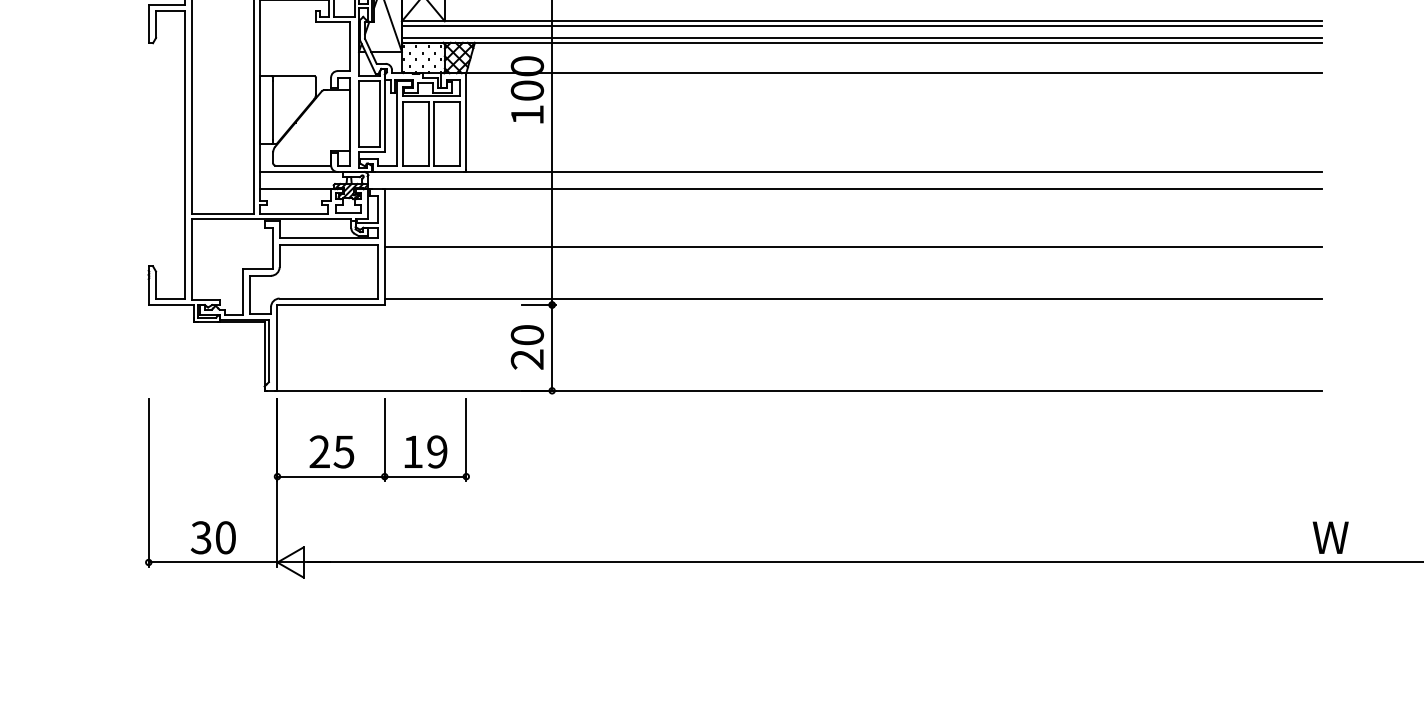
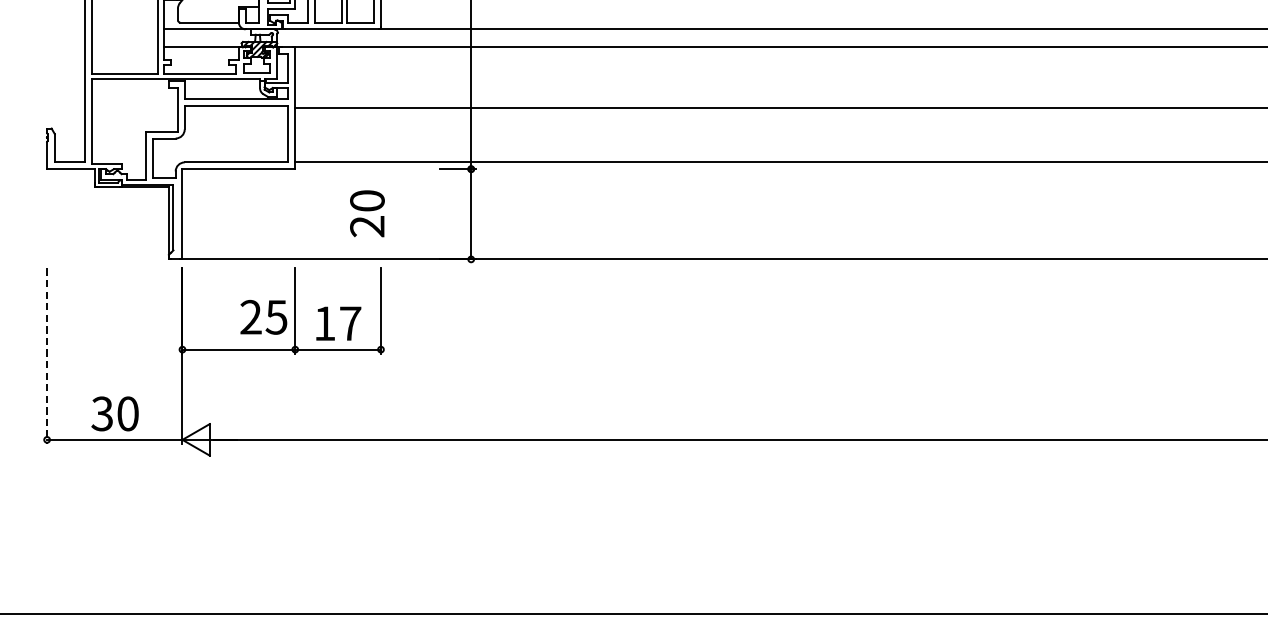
text: (526, 347) -> (366, 213), moved
text: (331, 451) -> (263, 316), moved
text: (437, 451) -> (350, 323), 19 -> 17
line: (148, 483) -> (46, 356), solid -> dashed

